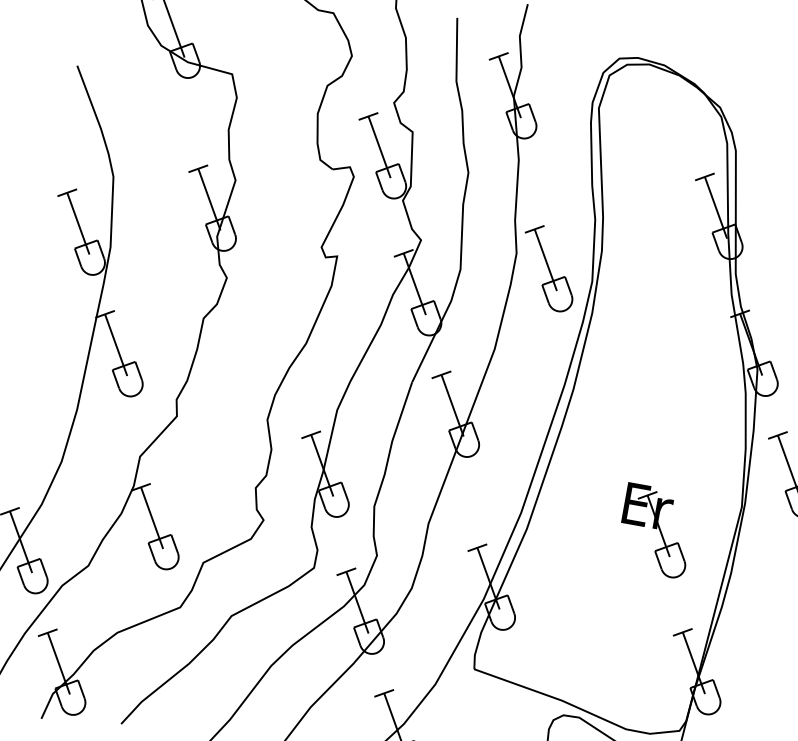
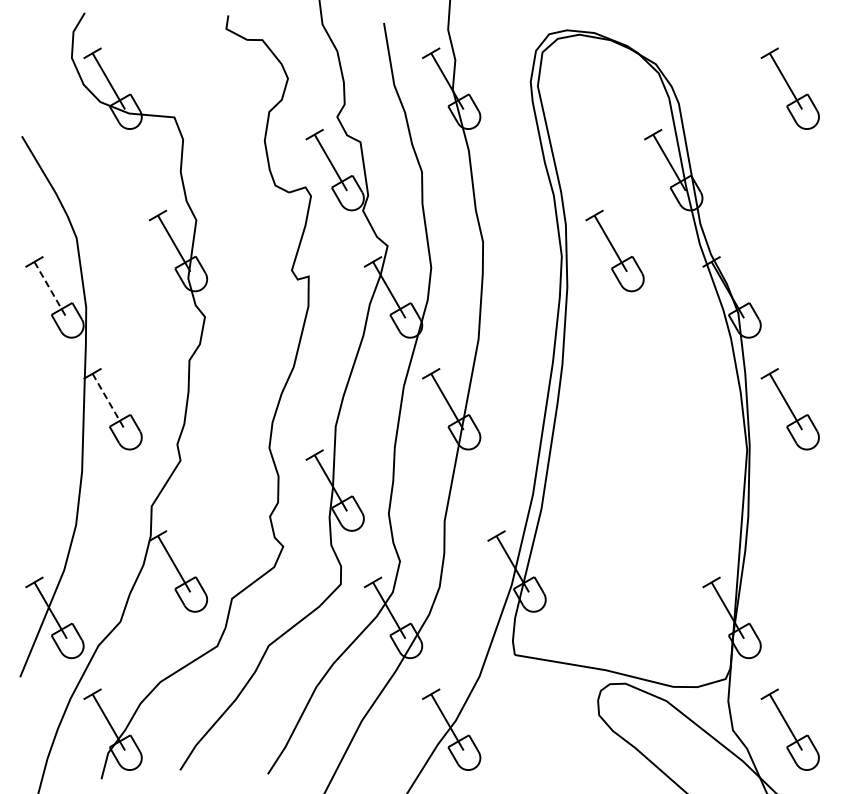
line: (78, 224) -> (50, 290), solid -> dashed
part: (548, 267) -> (614, 250), moved
line: (116, 345) -> (109, 402), solid -> dashed
part: (655, 531) -> (667, 488), removed

